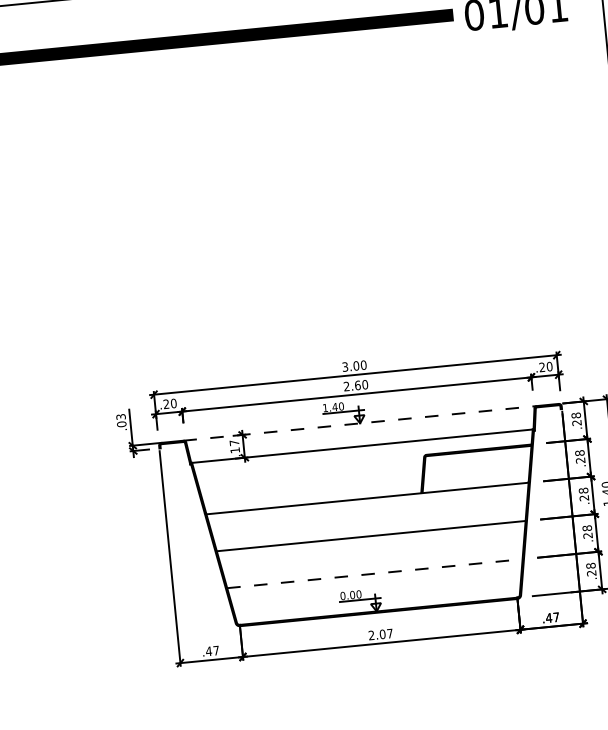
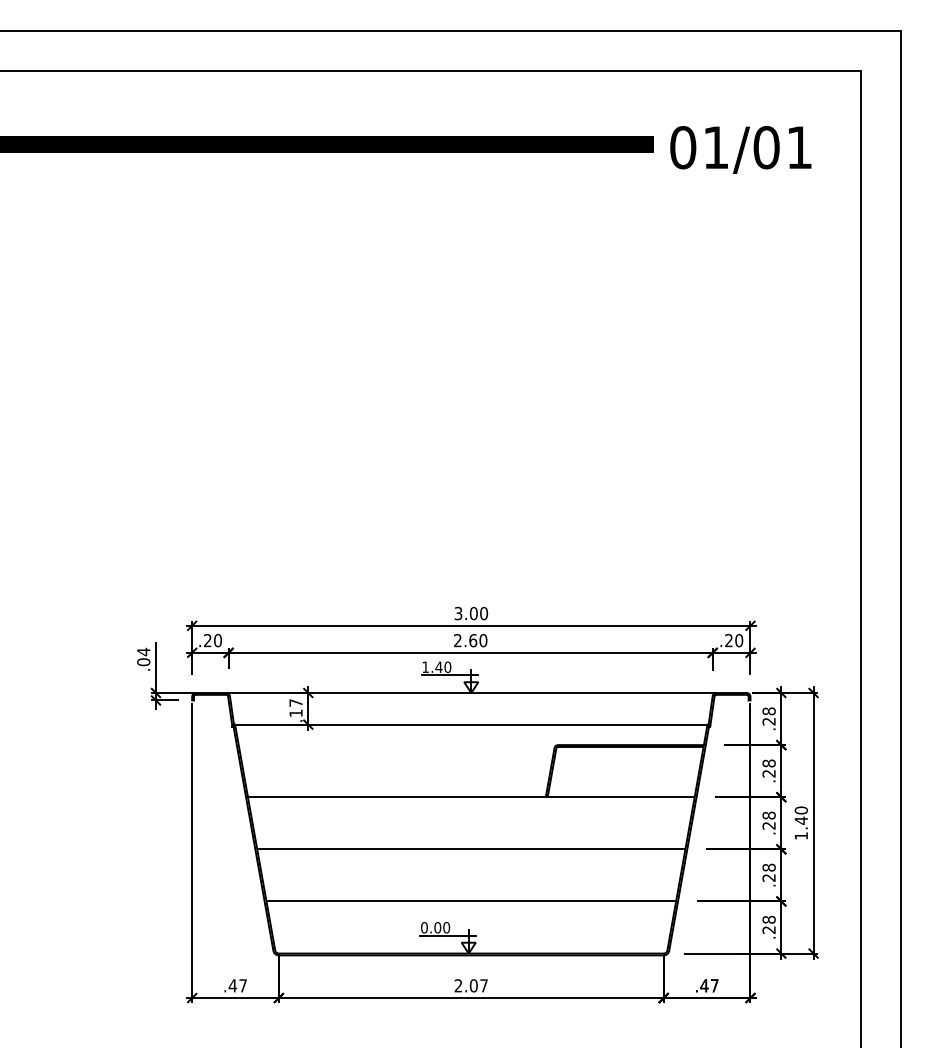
text: (120, 416) -> (143, 651), .03 -> .04
line: (360, 423) -> (471, 693), dashed -> solid
line: (375, 573) -> (471, 901), dashed -> solid

